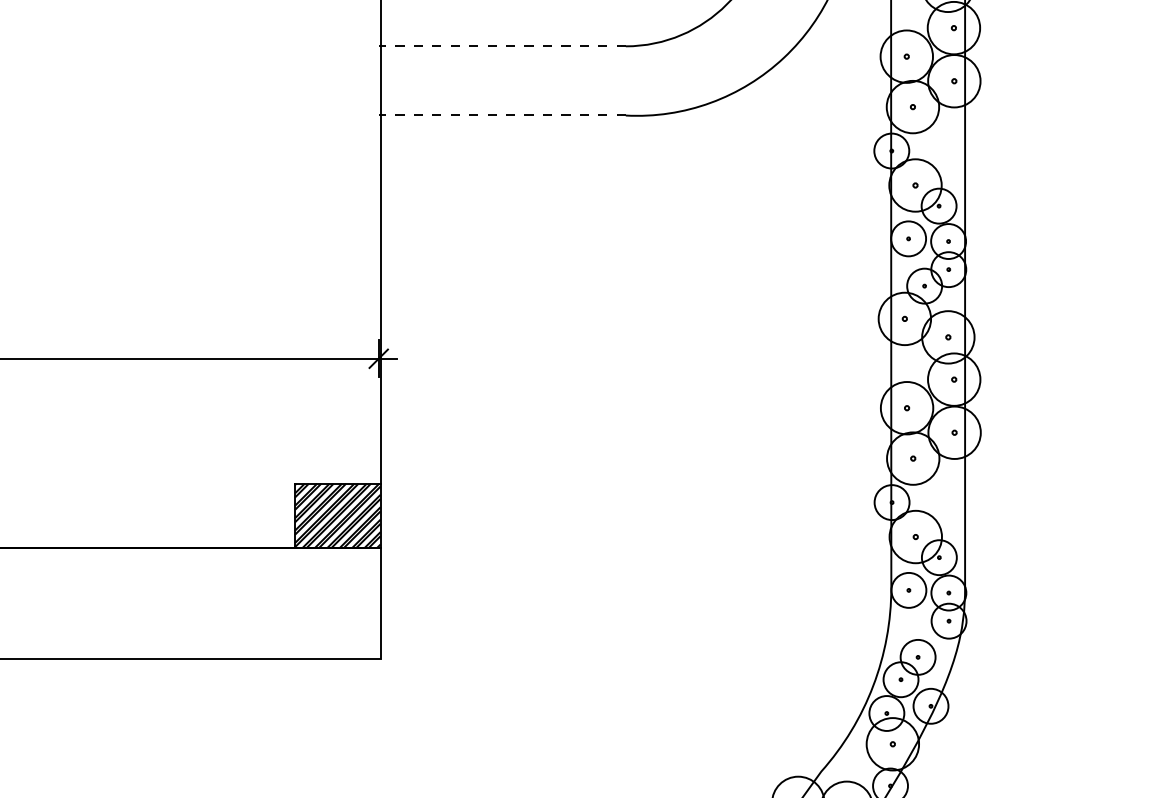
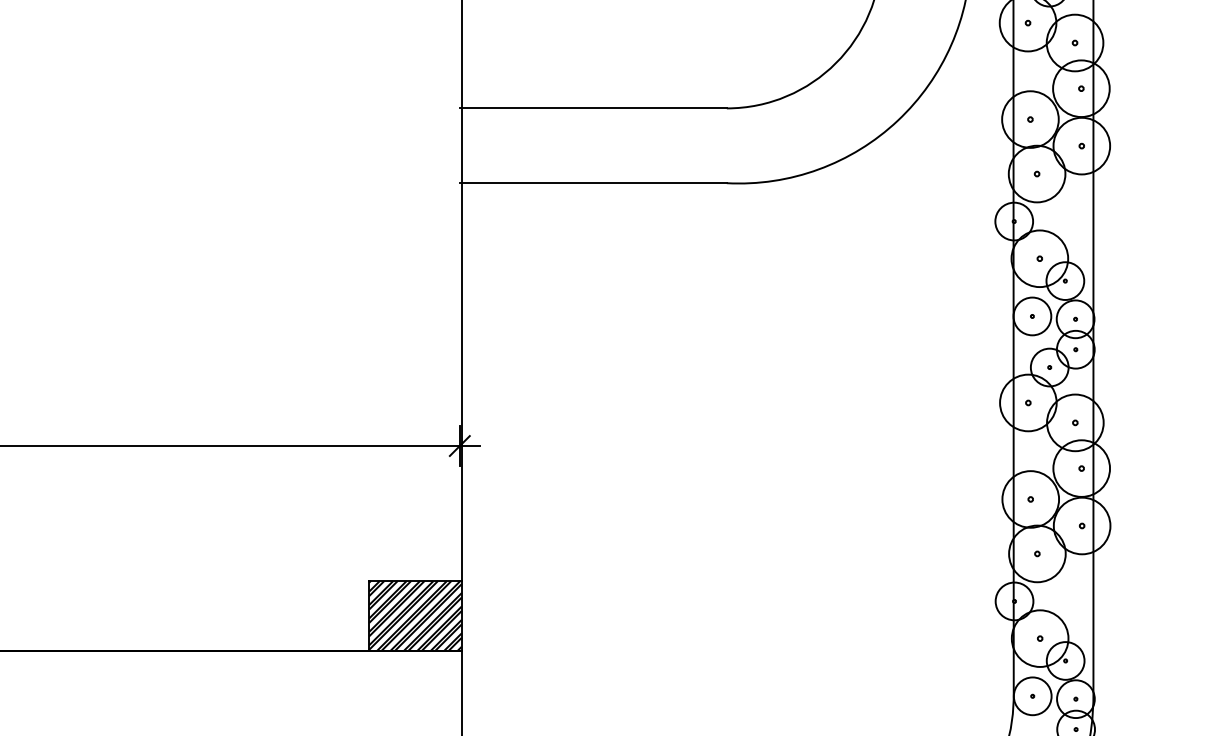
line: (502, 46) -> (593, 108), dashed -> solid
line: (502, 115) -> (593, 183), dashed -> solid

